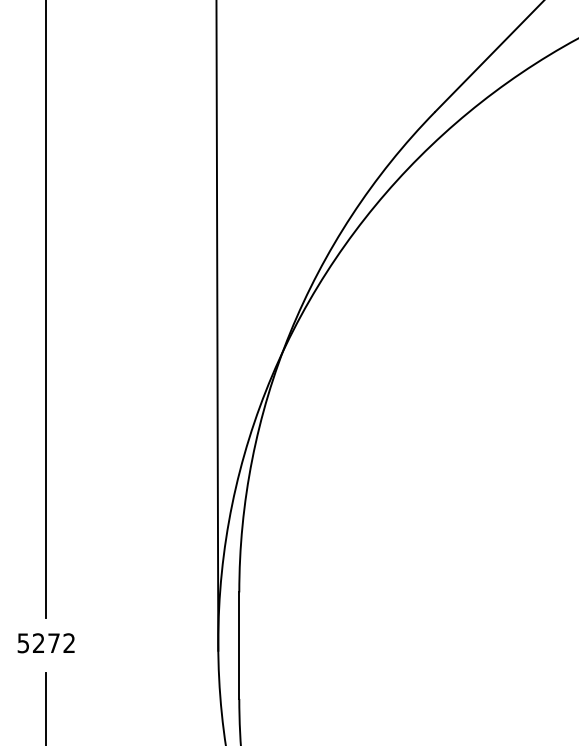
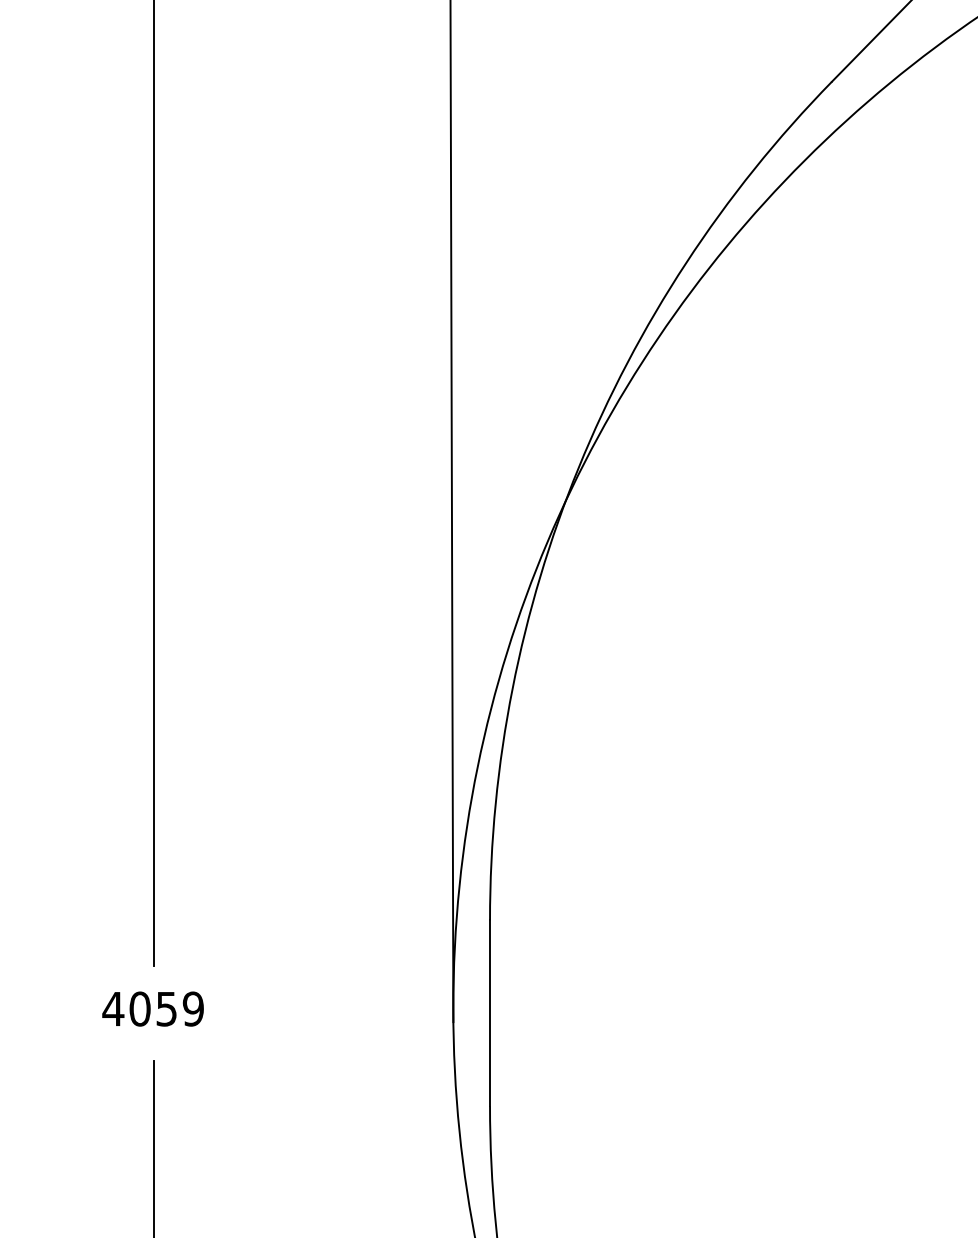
text: (46, 643) -> (153, 1009), 5272 -> 4059

